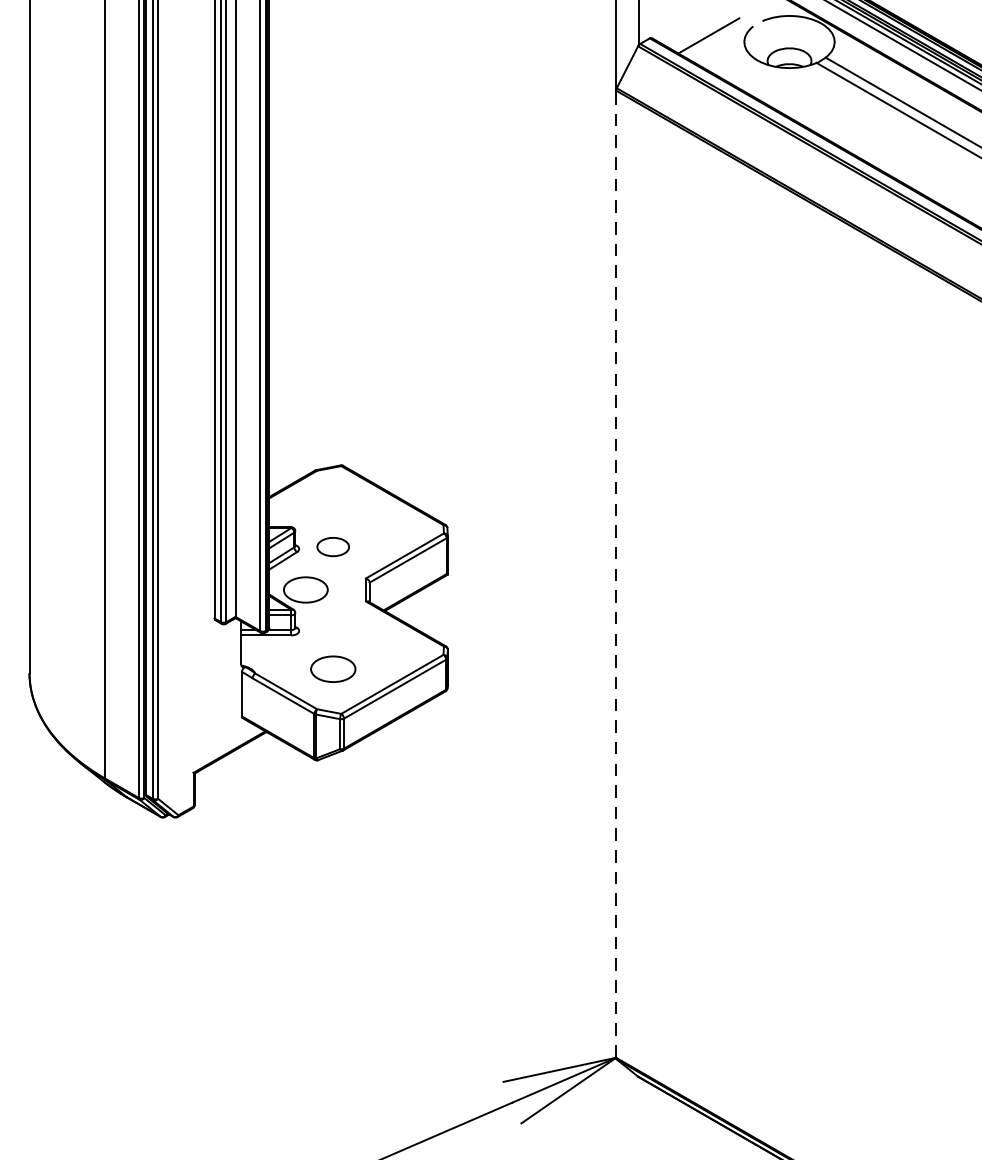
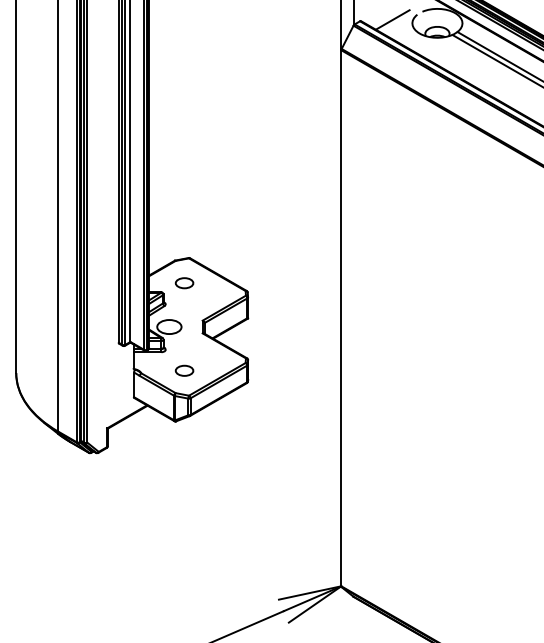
part: (333, 547) -> (184, 283), moved
line: (616, 572) -> (341, 317), dashed -> solid
part: (333, 668) -> (184, 370), size x0.71

